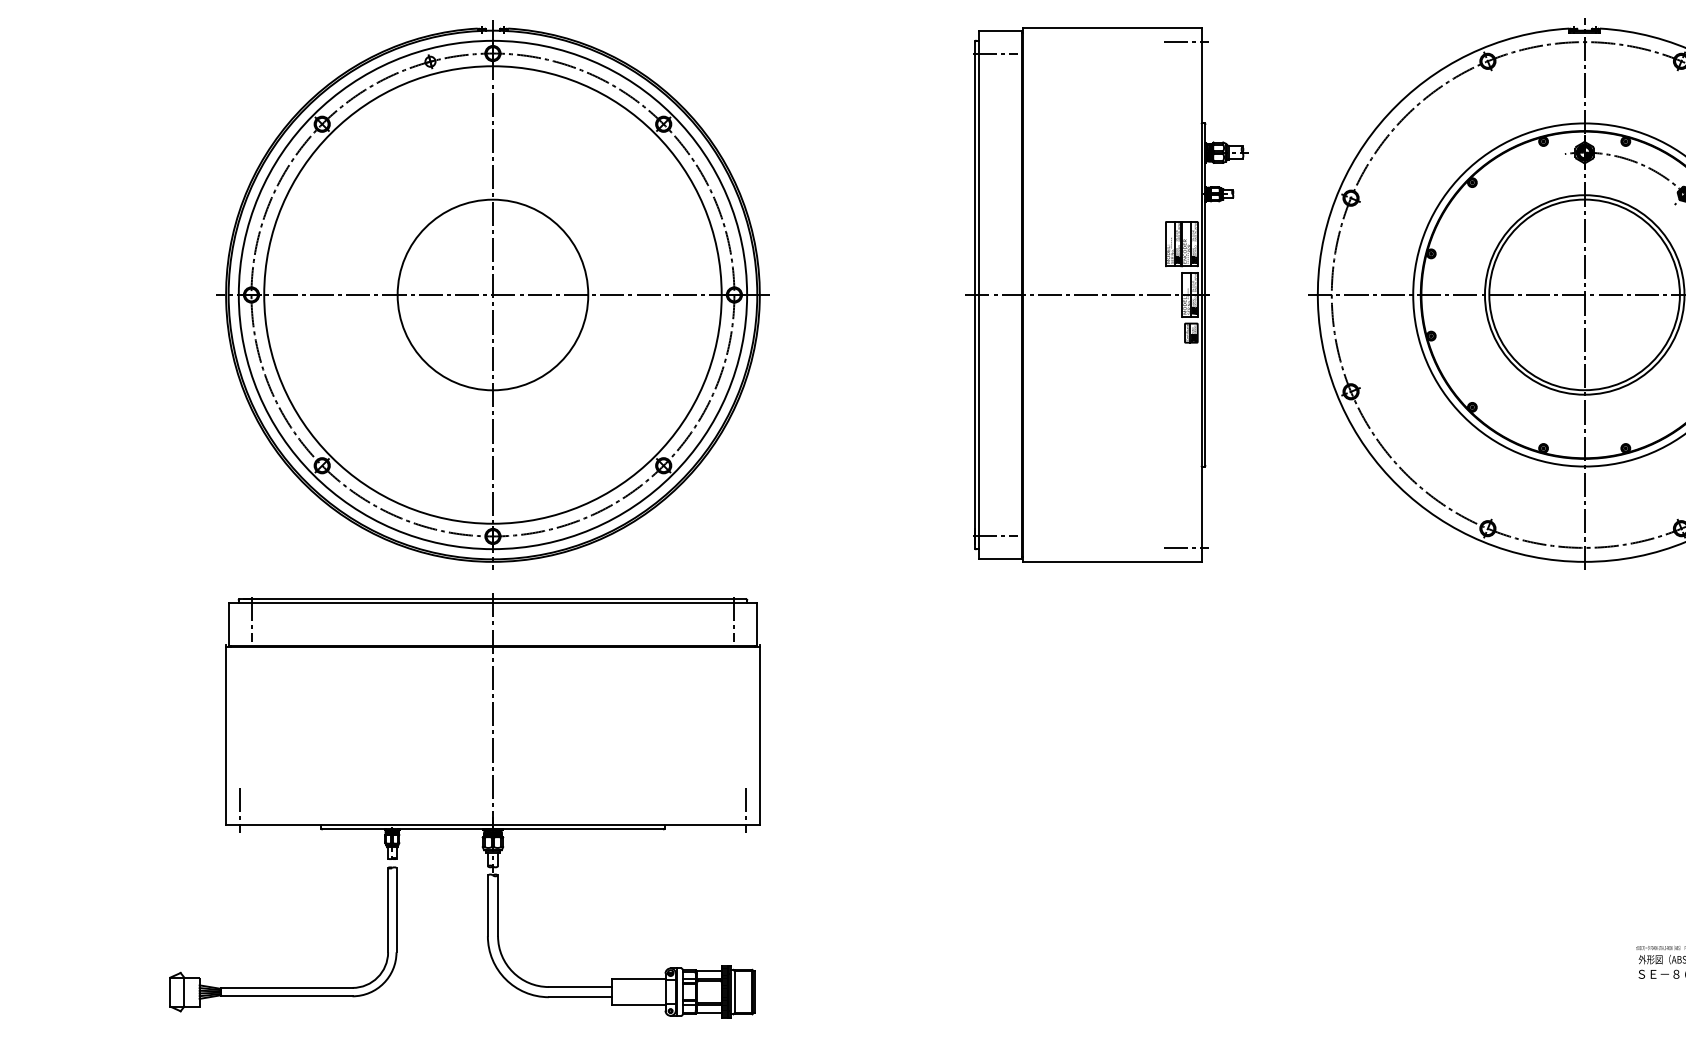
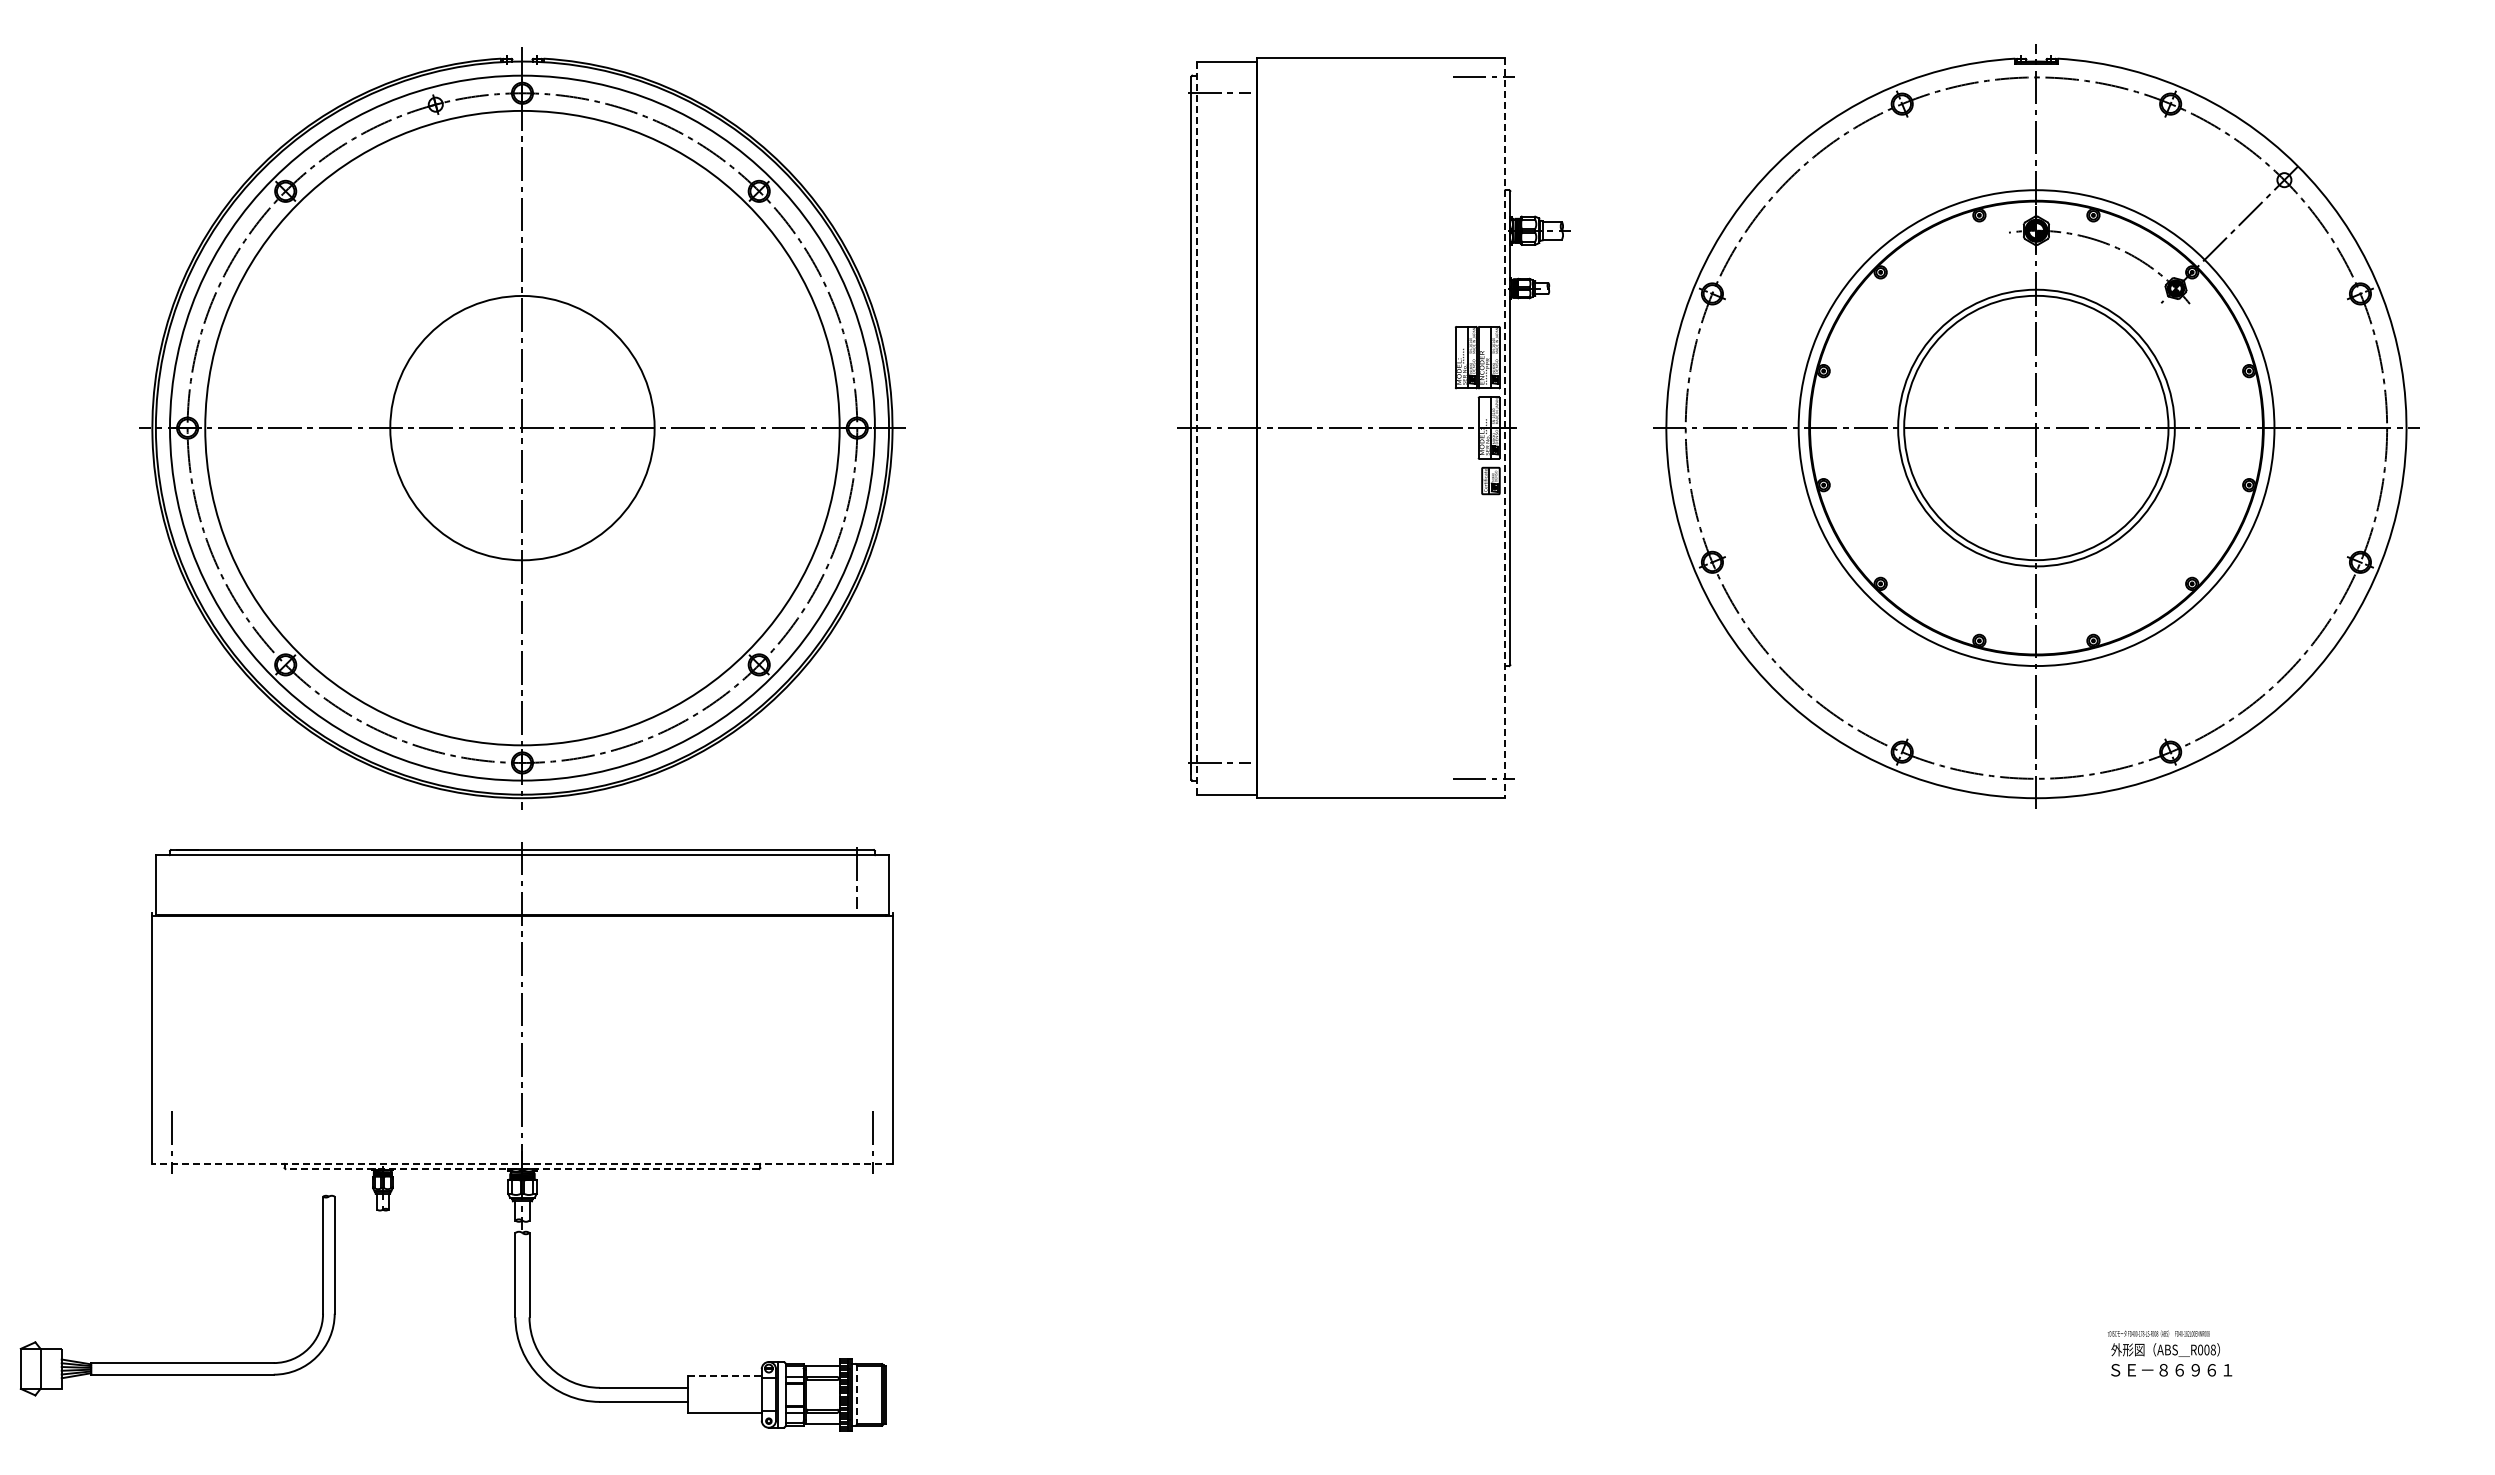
line: (979, 295) -> (1196, 428), solid -> dashed
line: (1201, 295) -> (1505, 428), solid -> dashed
line: (251, 619) -> (187, 877), removed
line: (492, 825) -> (521, 1163), solid -> dashed
line: (492, 829) -> (521, 1169), solid -> dashed
line: (638, 978) -> (724, 1376), solid -> dashed
part: (283, 987) -> (177, 1362), moved
line: (734, 991) -> (857, 1394), solid -> dashed

